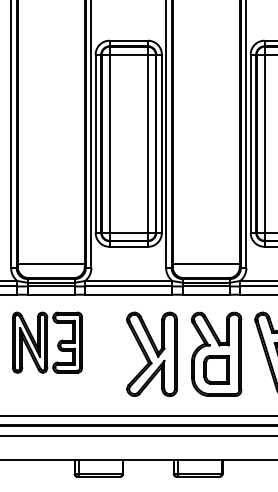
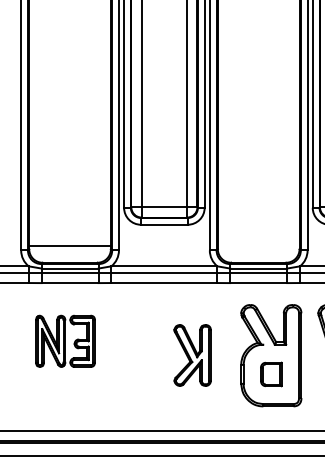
line: (205, 264) -> (257, 246), removed
part: (47, 342) -> (65, 341), size x0.7
part: (151, 353) -> (192, 354), size x0.6
part: (216, 369) -> (271, 374), size x0.7

